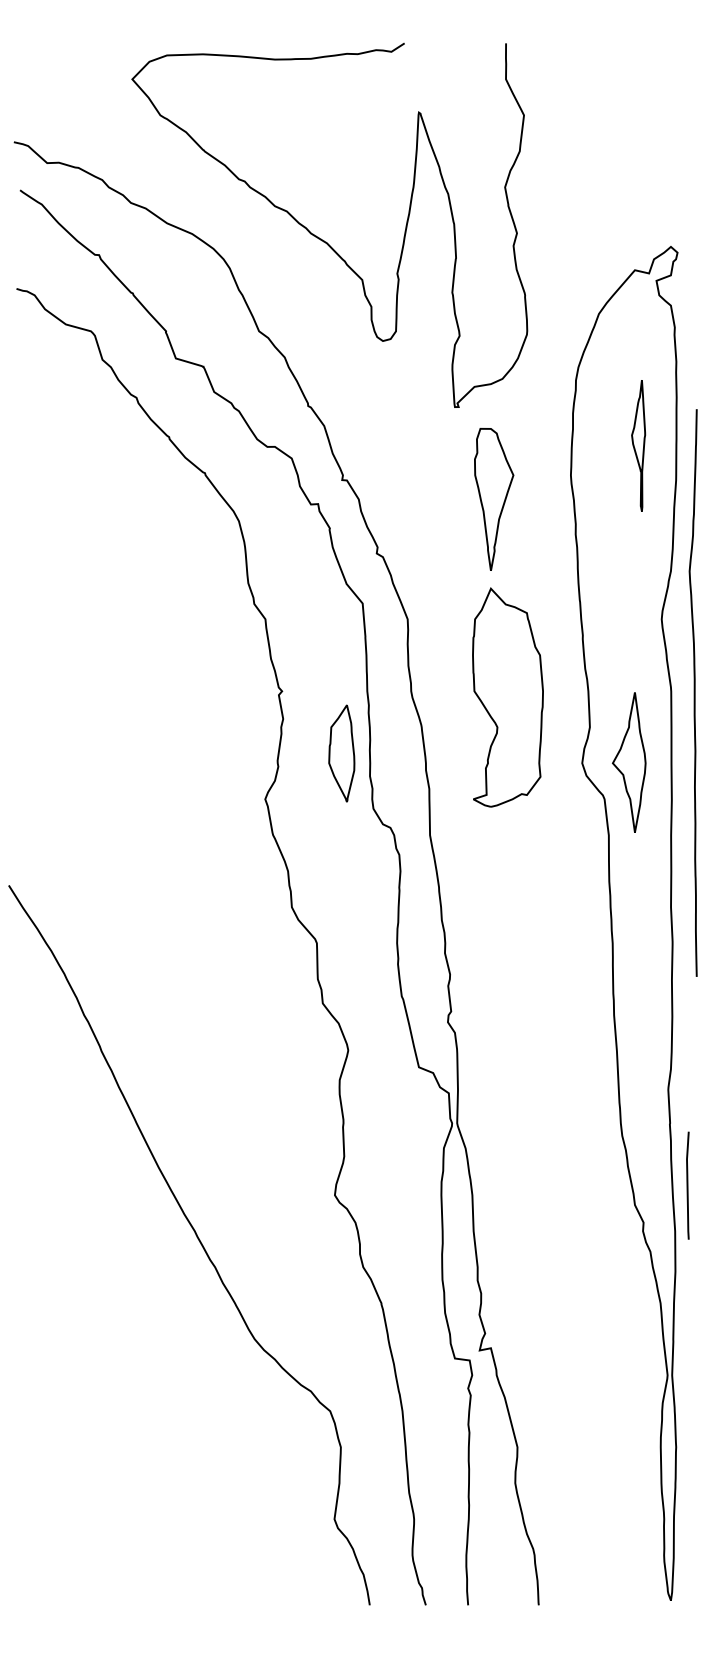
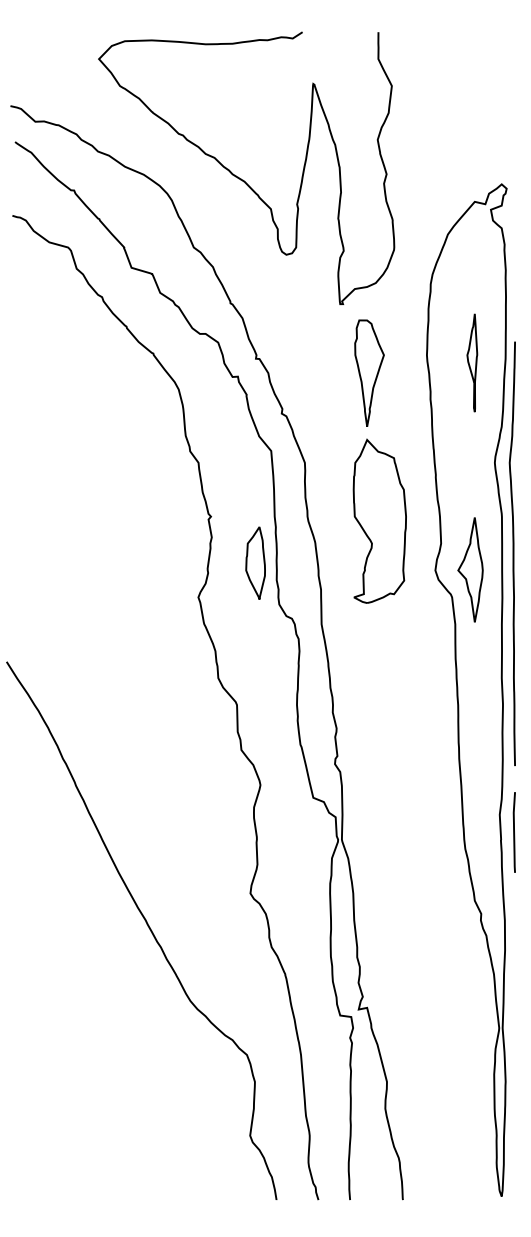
part: (638, 445) -> (472, 362), moved
curve: (693, 692) -> (512, 553), moved
line: (687, 1185) -> (514, 832), moved

